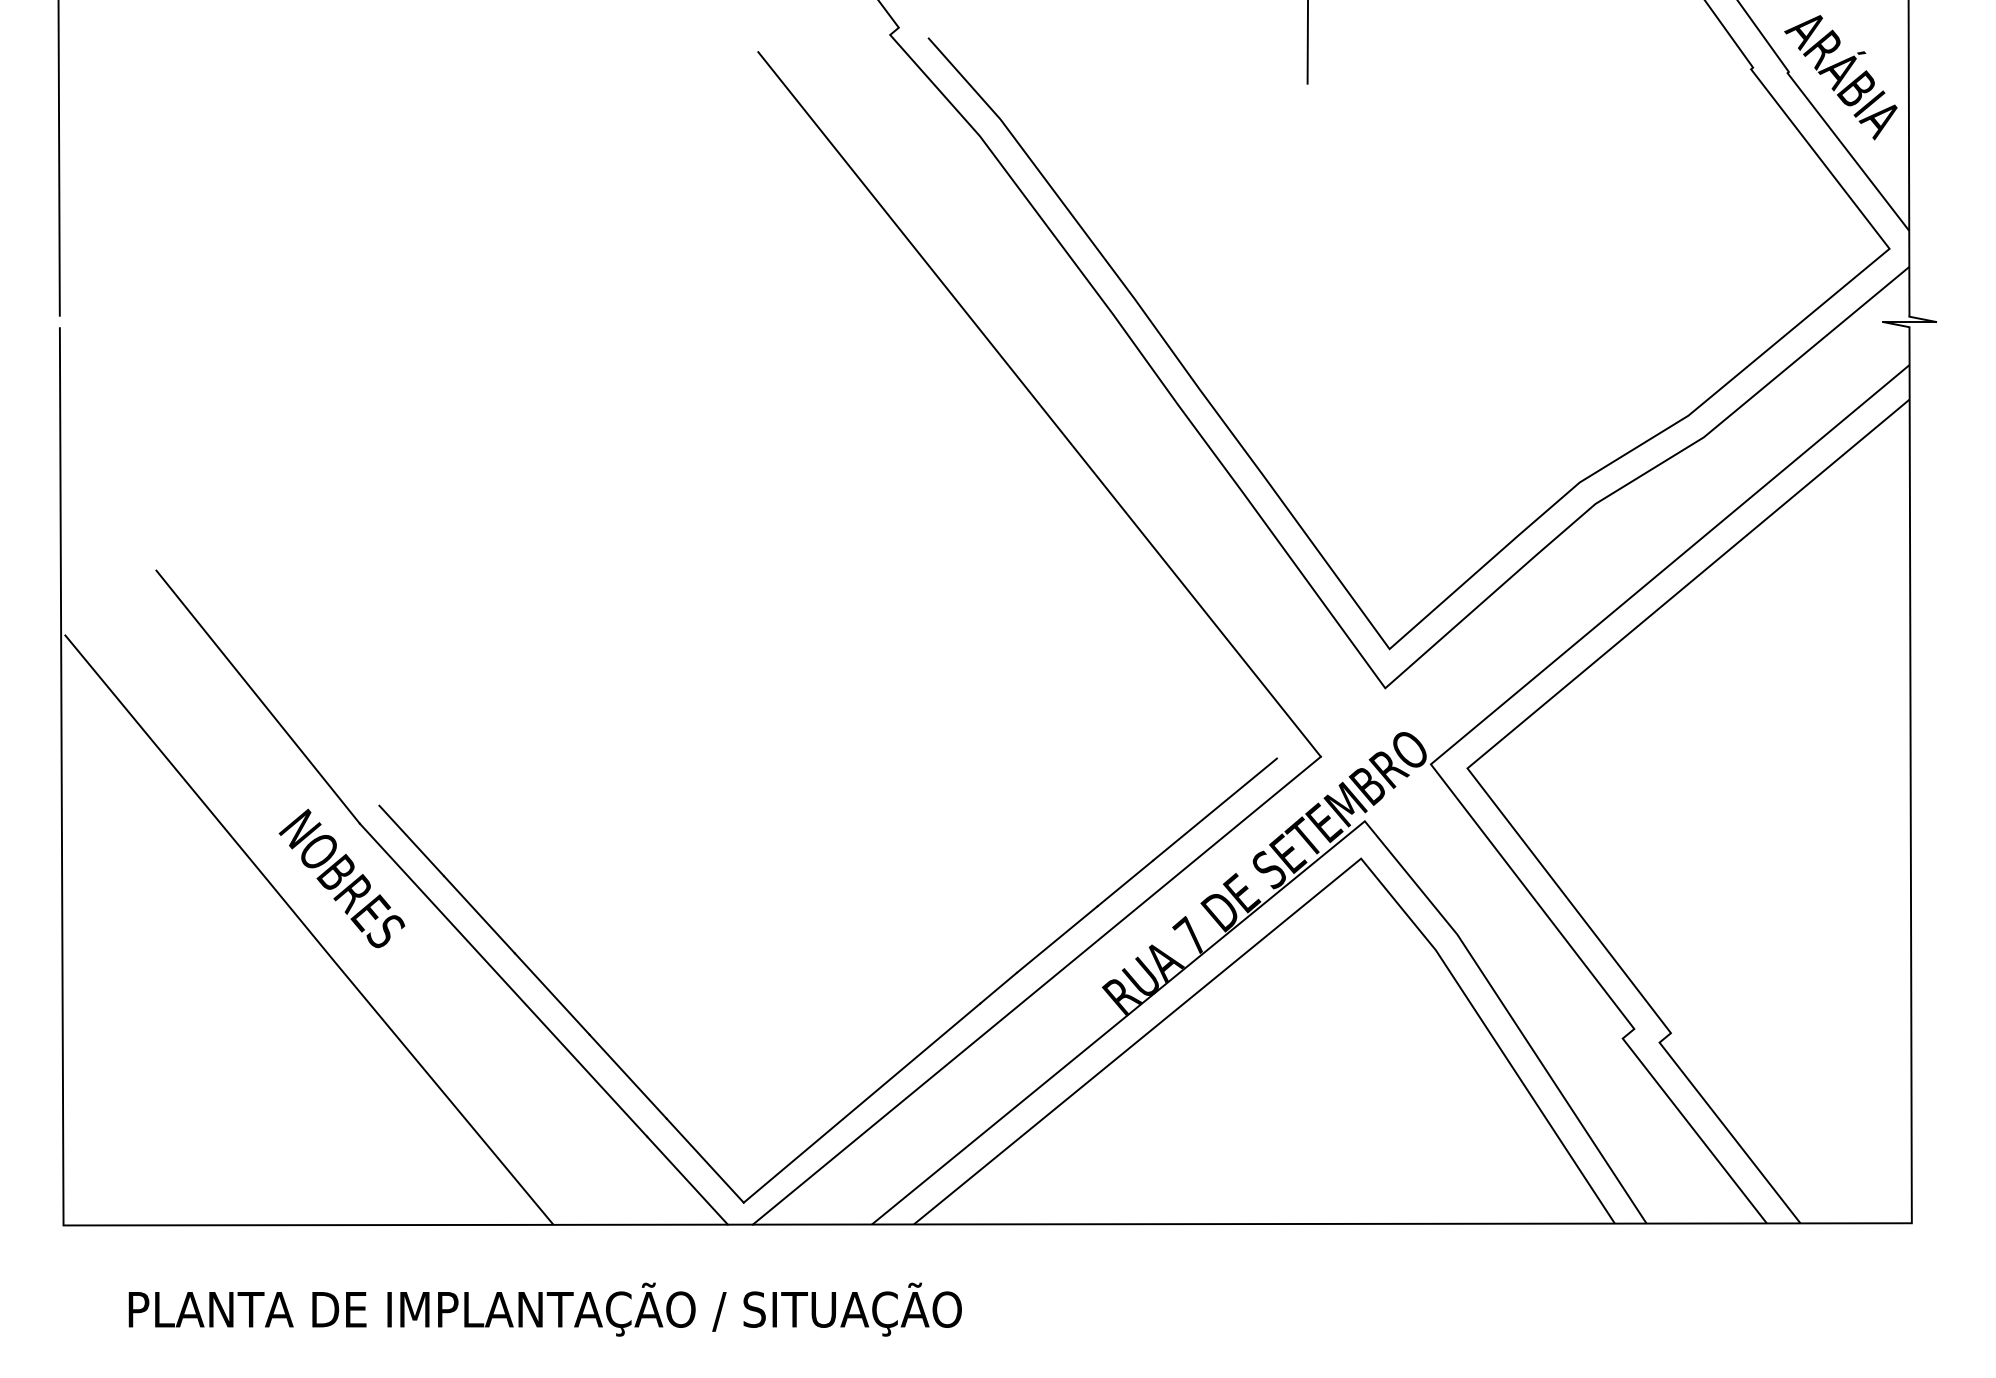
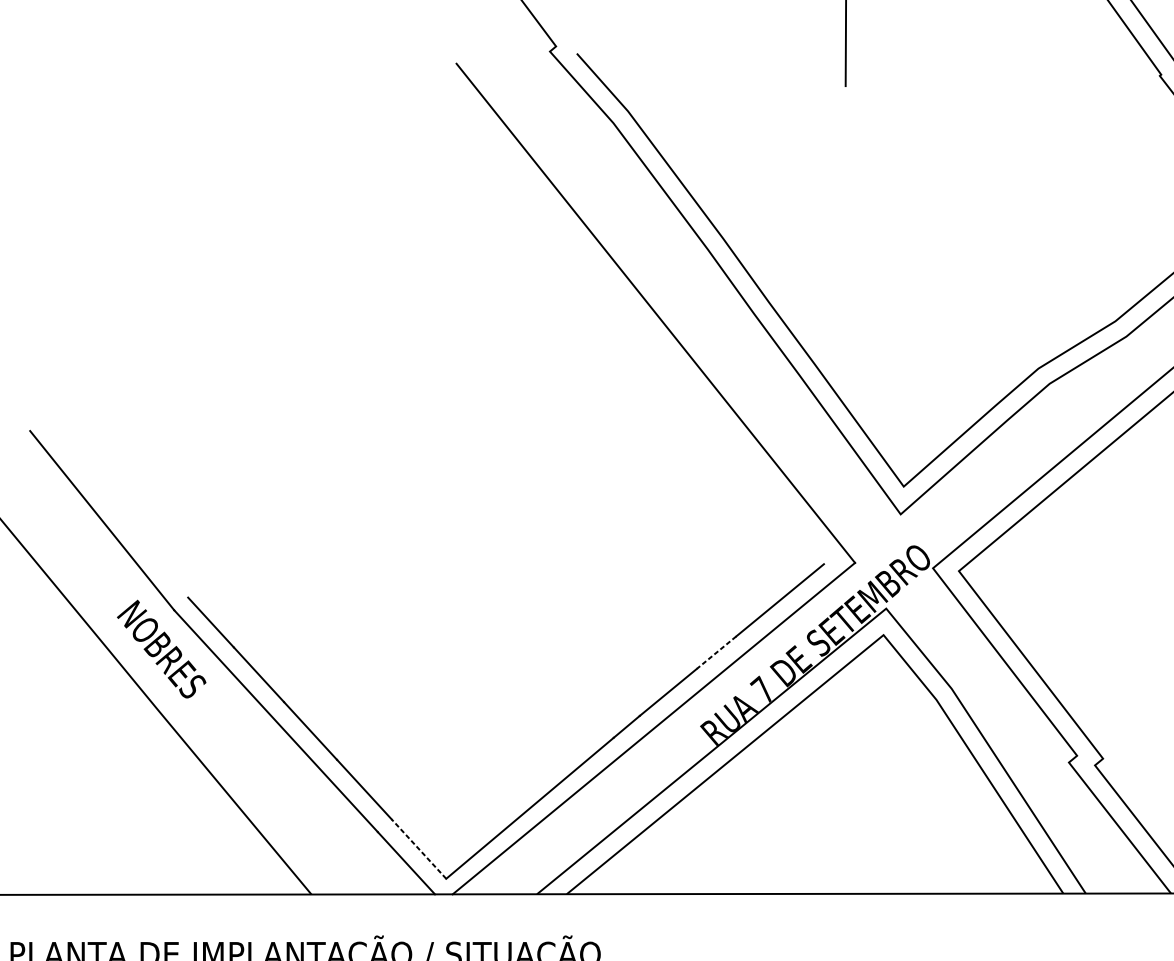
line: (1125, 883) -> (716, 652), solid -> dashed
line: (705, 1160) -> (419, 848), solid -> dashed

